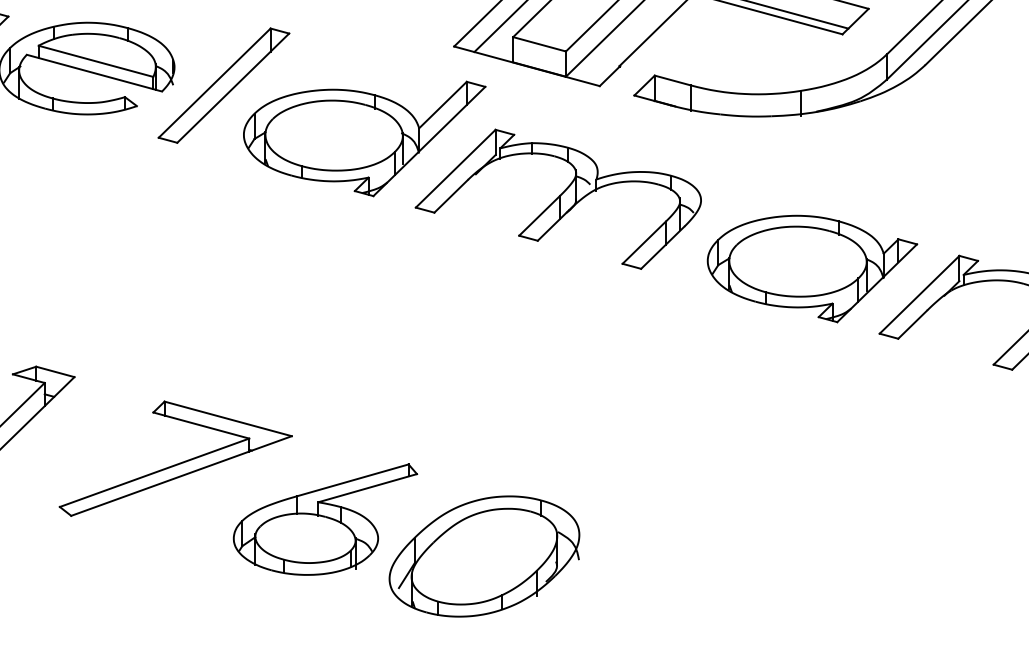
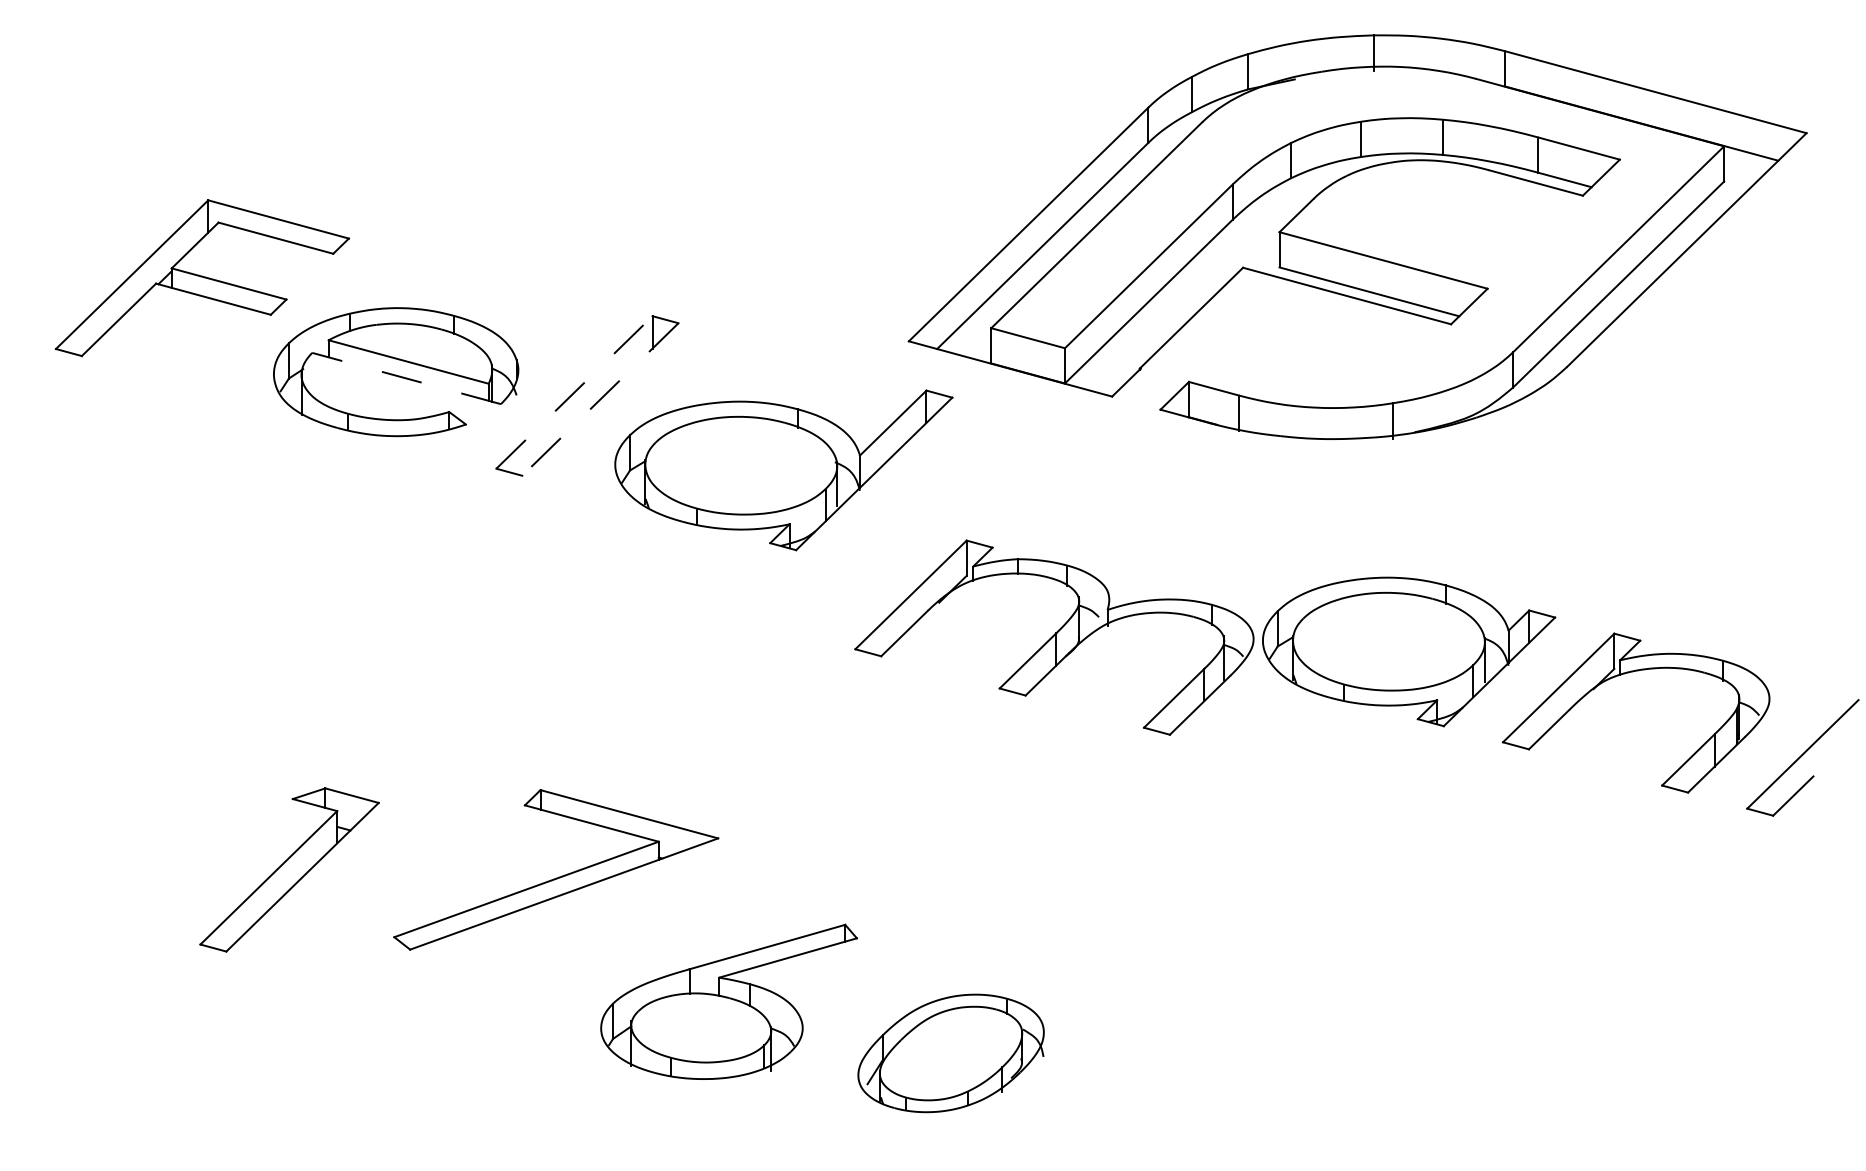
line: (94, 73) -> (406, 378), solid -> dashed
line: (214, 83) -> (574, 392), solid -> dashed
line: (233, 88) -> (600, 399), solid -> dashed
part: (558, 199) -> (1054, 637), moved
part: (178, 463) -> (559, 876), moved
part: (483, 556) -> (950, 1053), size x0.7

